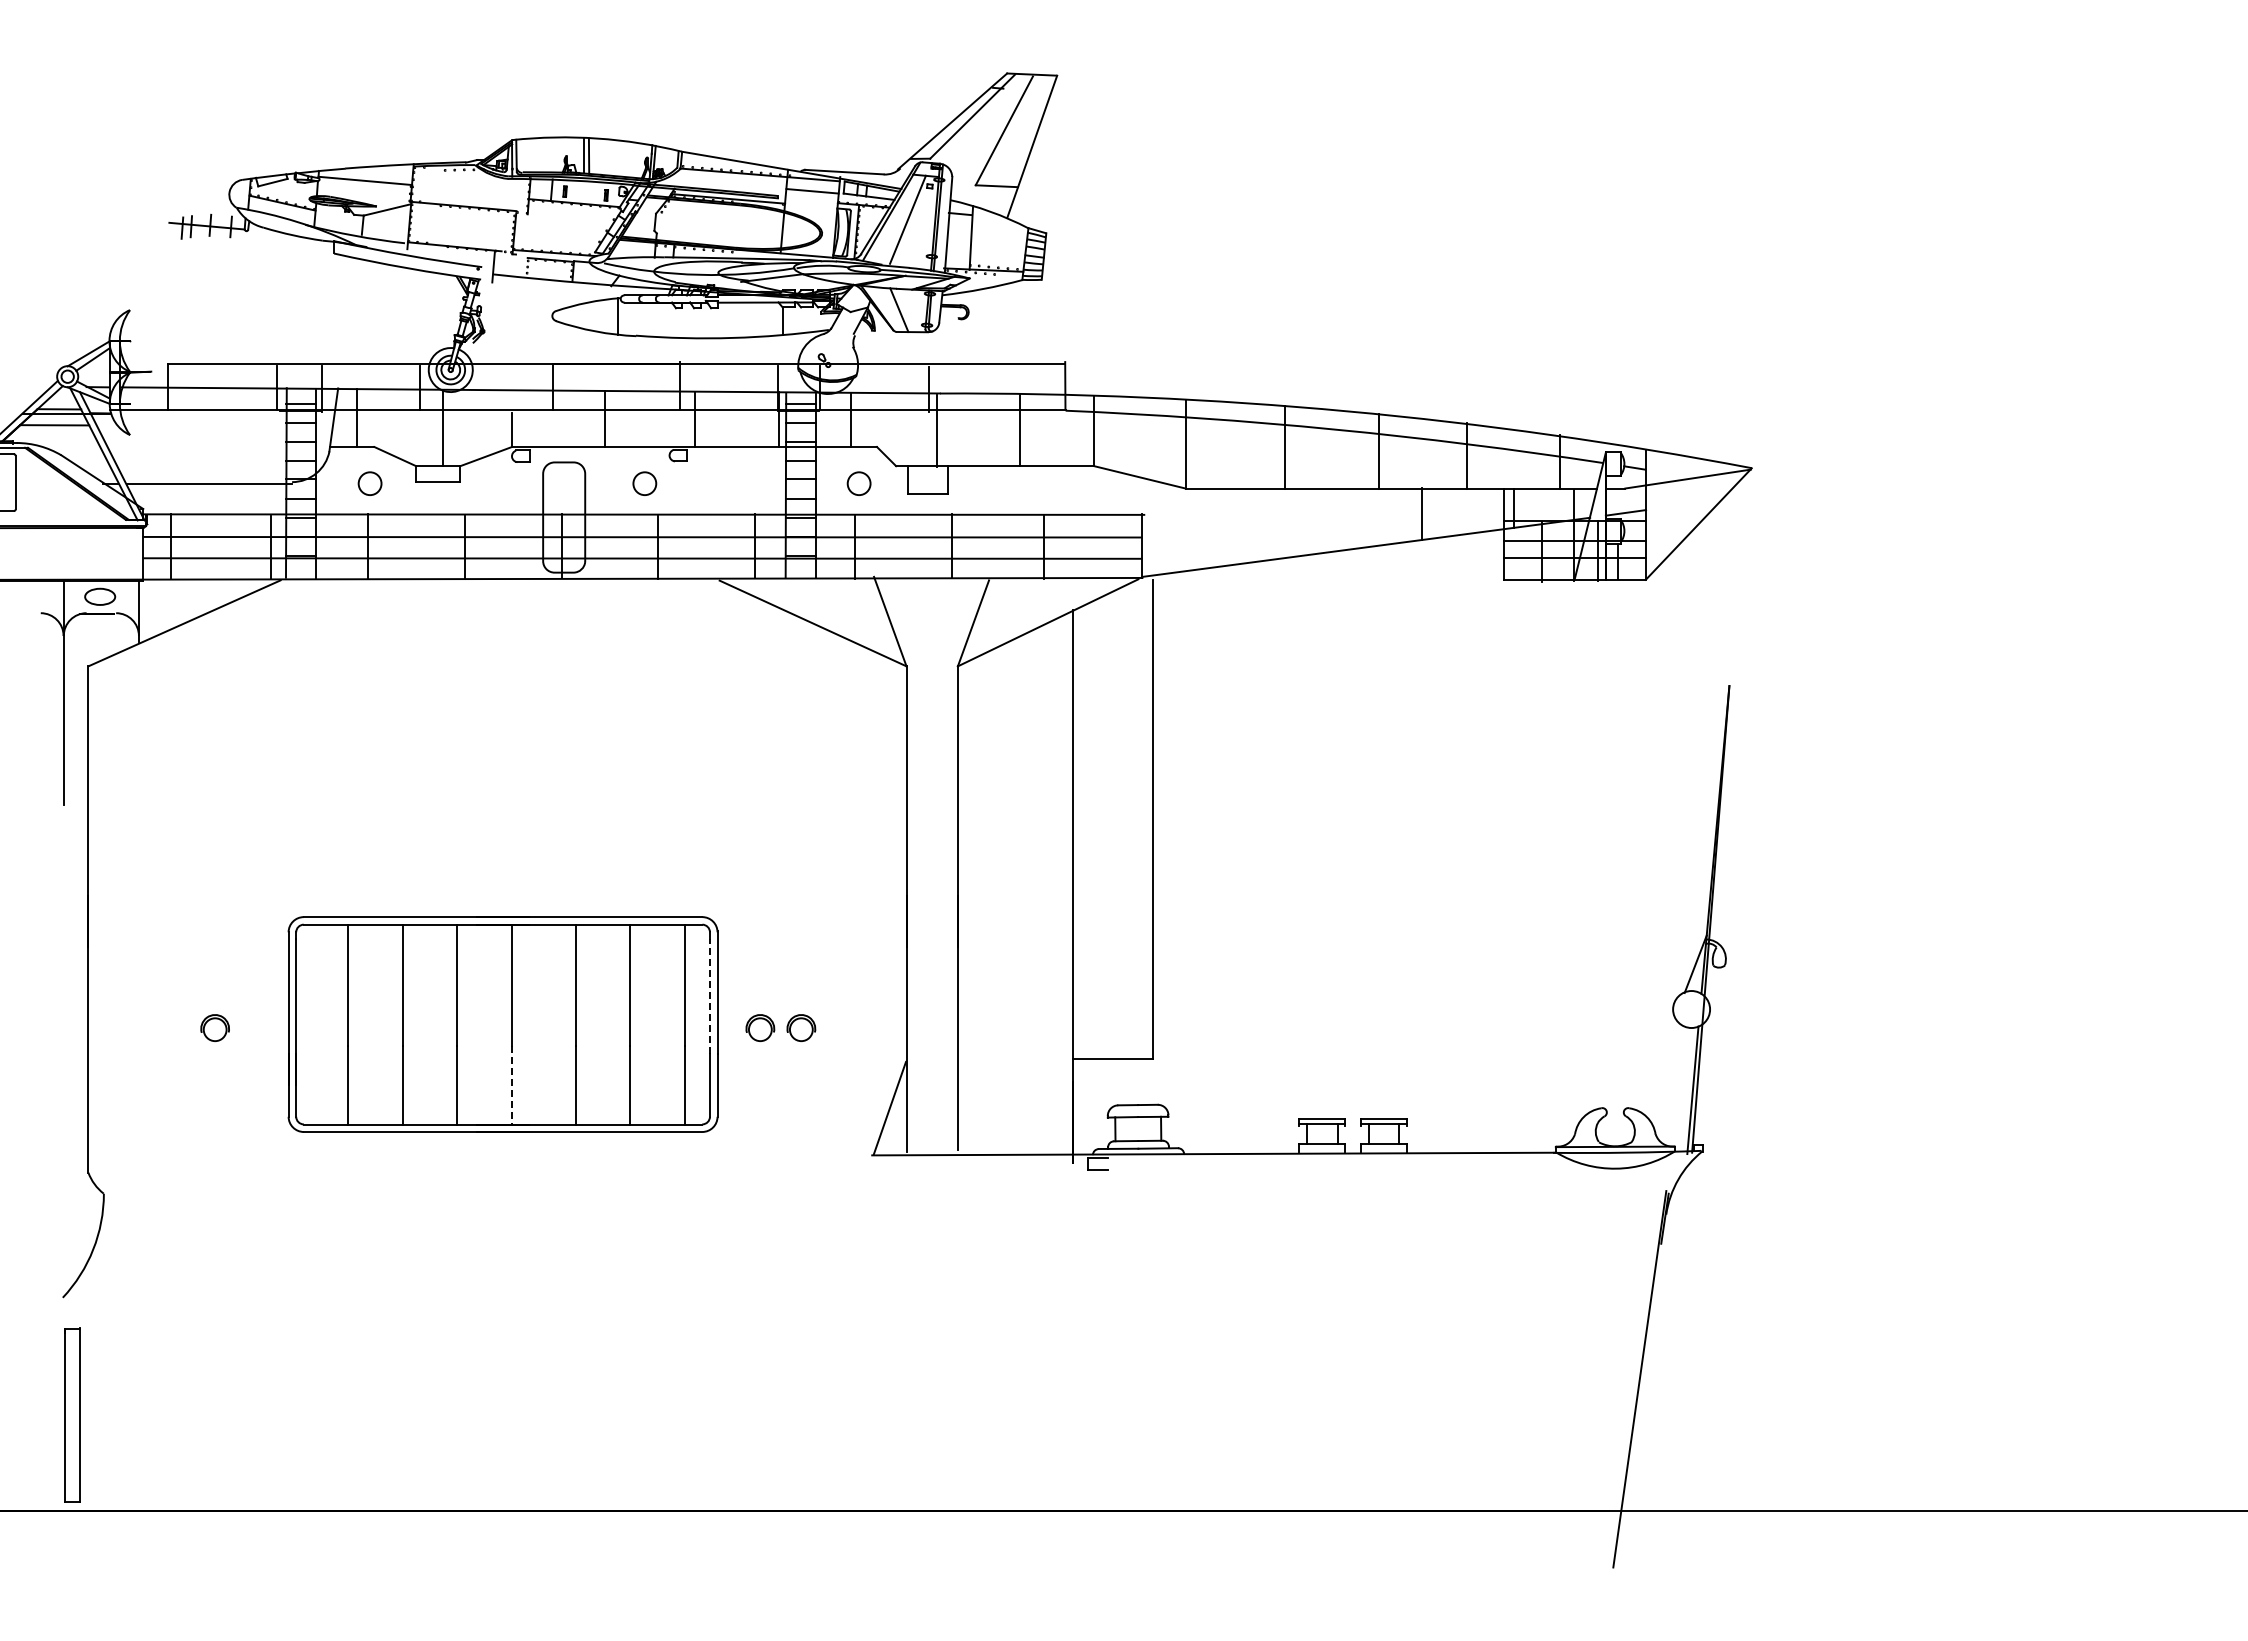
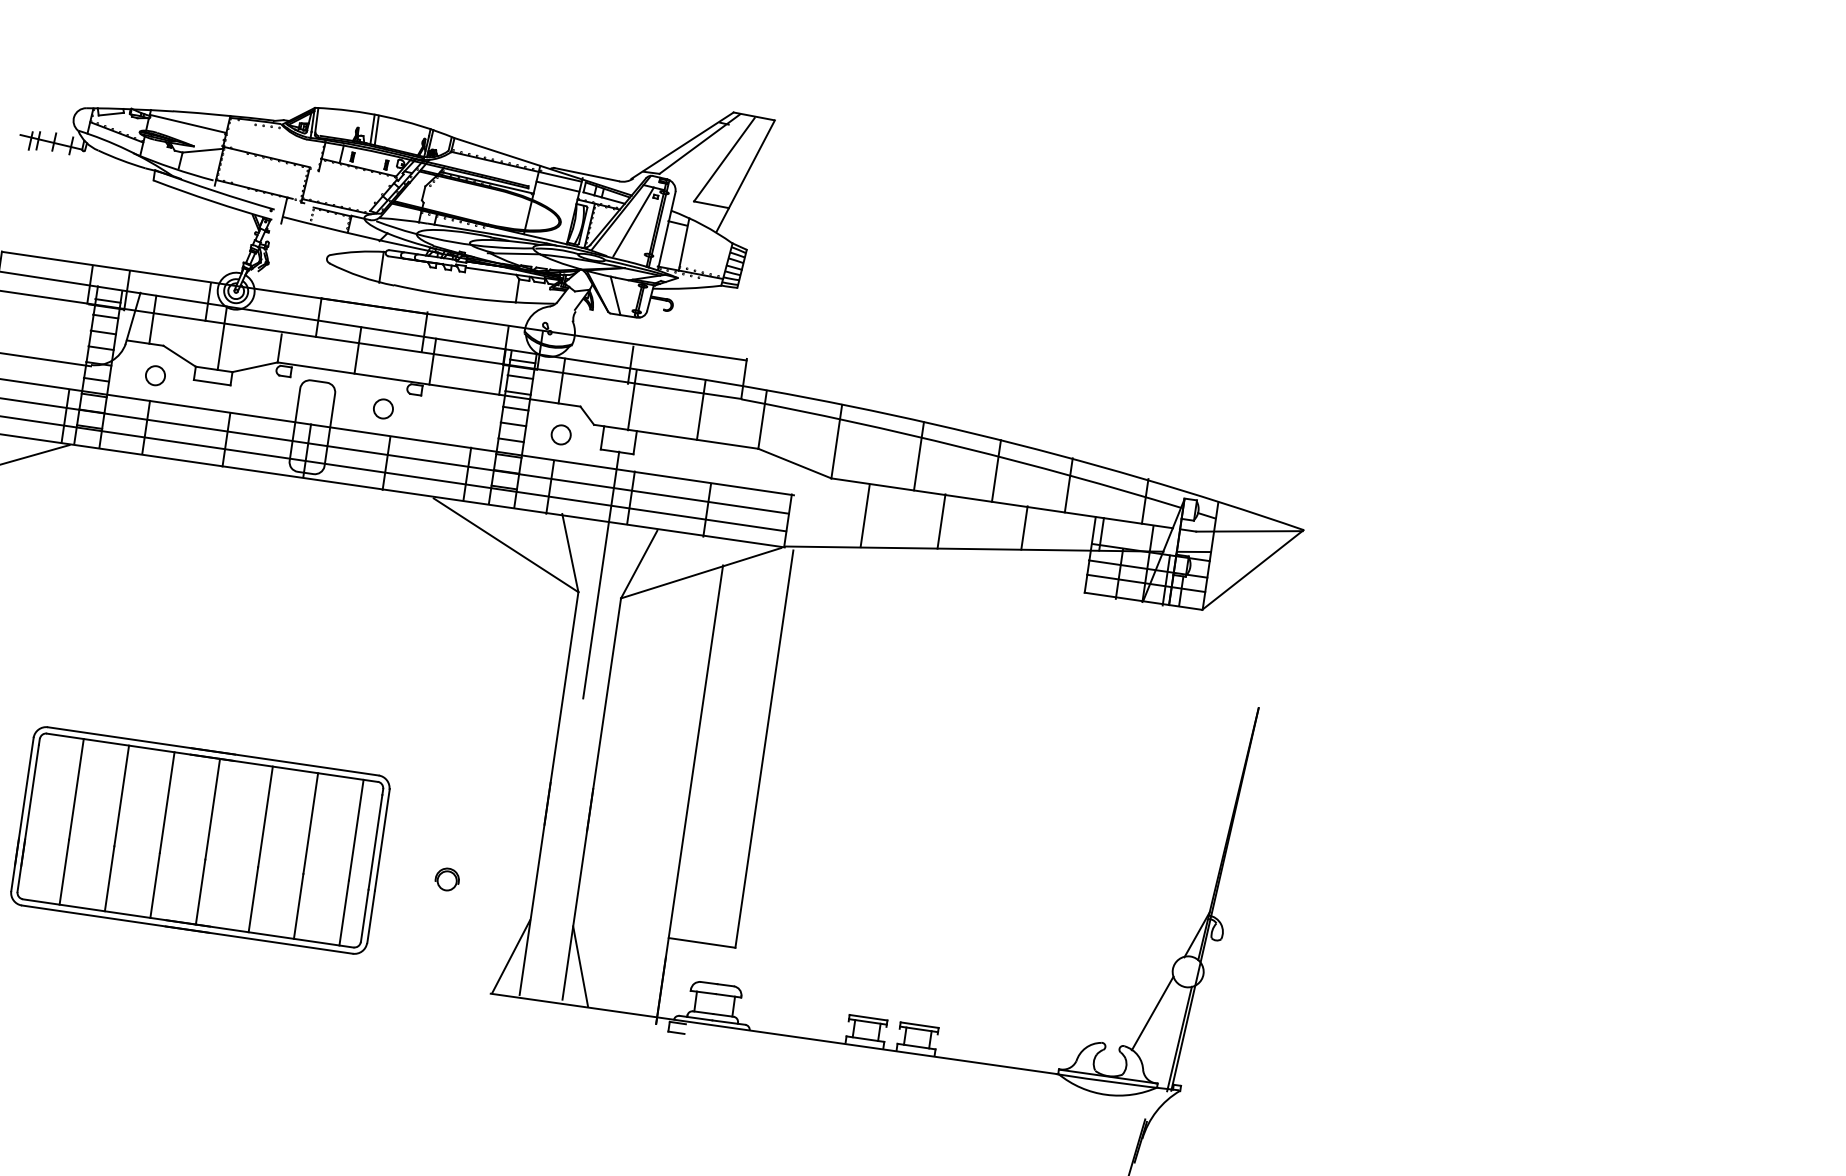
line: (1322, 520) -> (941, 521), added
line: (1231, 526) -> (864, 515), added
line: (930, 641) -> (601, 574), added
line: (710, 996) -> (375, 842), dashed -> solid
part: (760, 1027) -> (413, 874), removed
line: (1656, 1064) -> (1152, 1013), added
line: (512, 1085) -> (200, 892), dashed -> solid
line: (973, 1107) -> (580, 966), added

